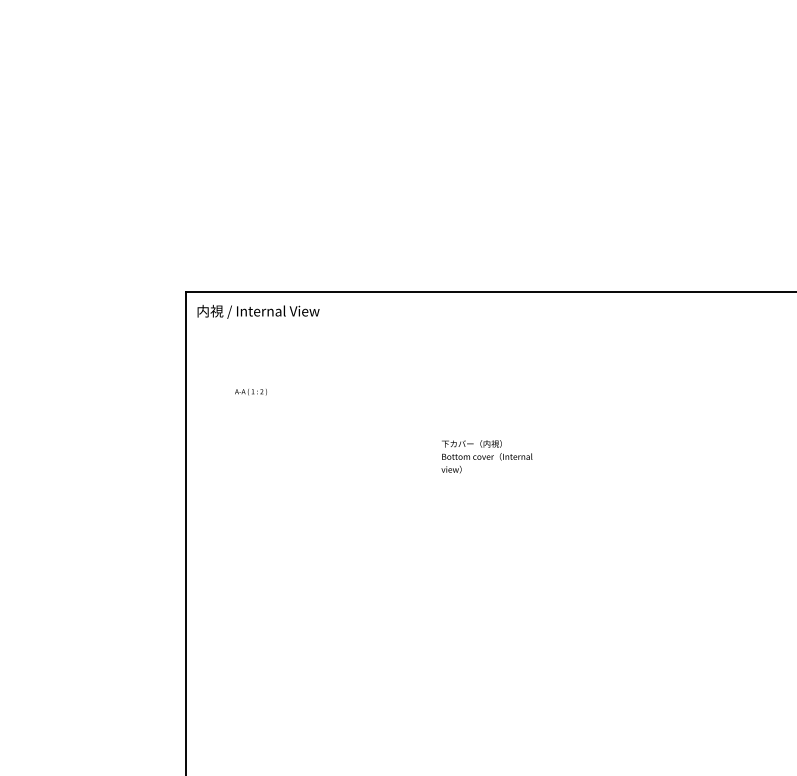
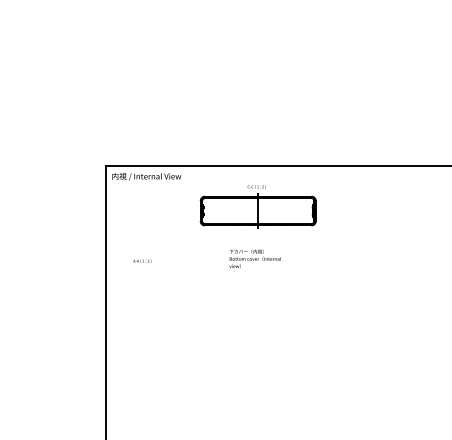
part: (454, 364) -> (257, 206), added
text: (251, 390) -> (142, 260), moved
text: (485, 455) -> (254, 258), moved

